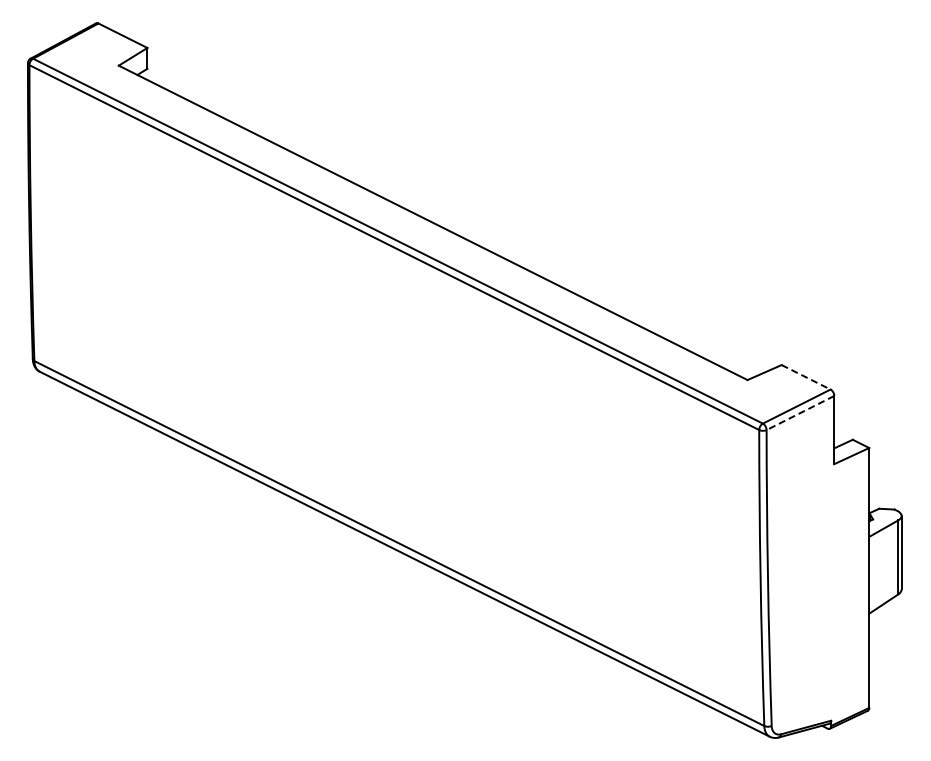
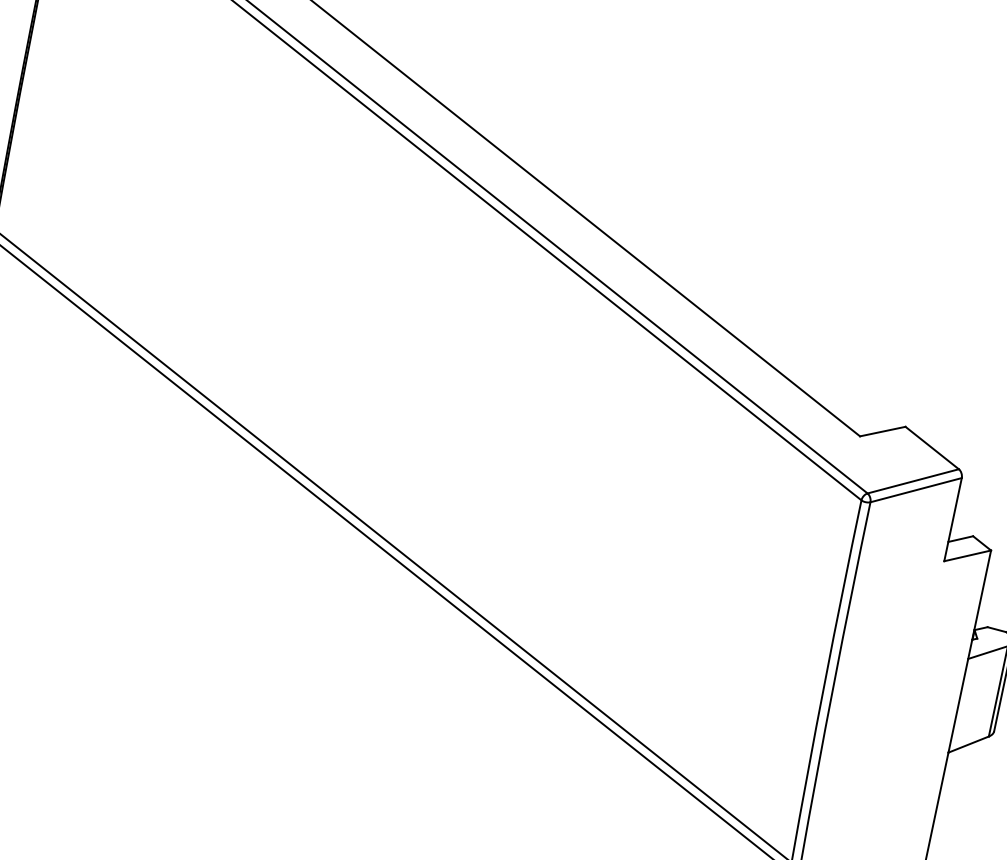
line: (806, 377) -> (932, 448), dashed -> solid
line: (800, 413) -> (916, 490), dashed -> solid

